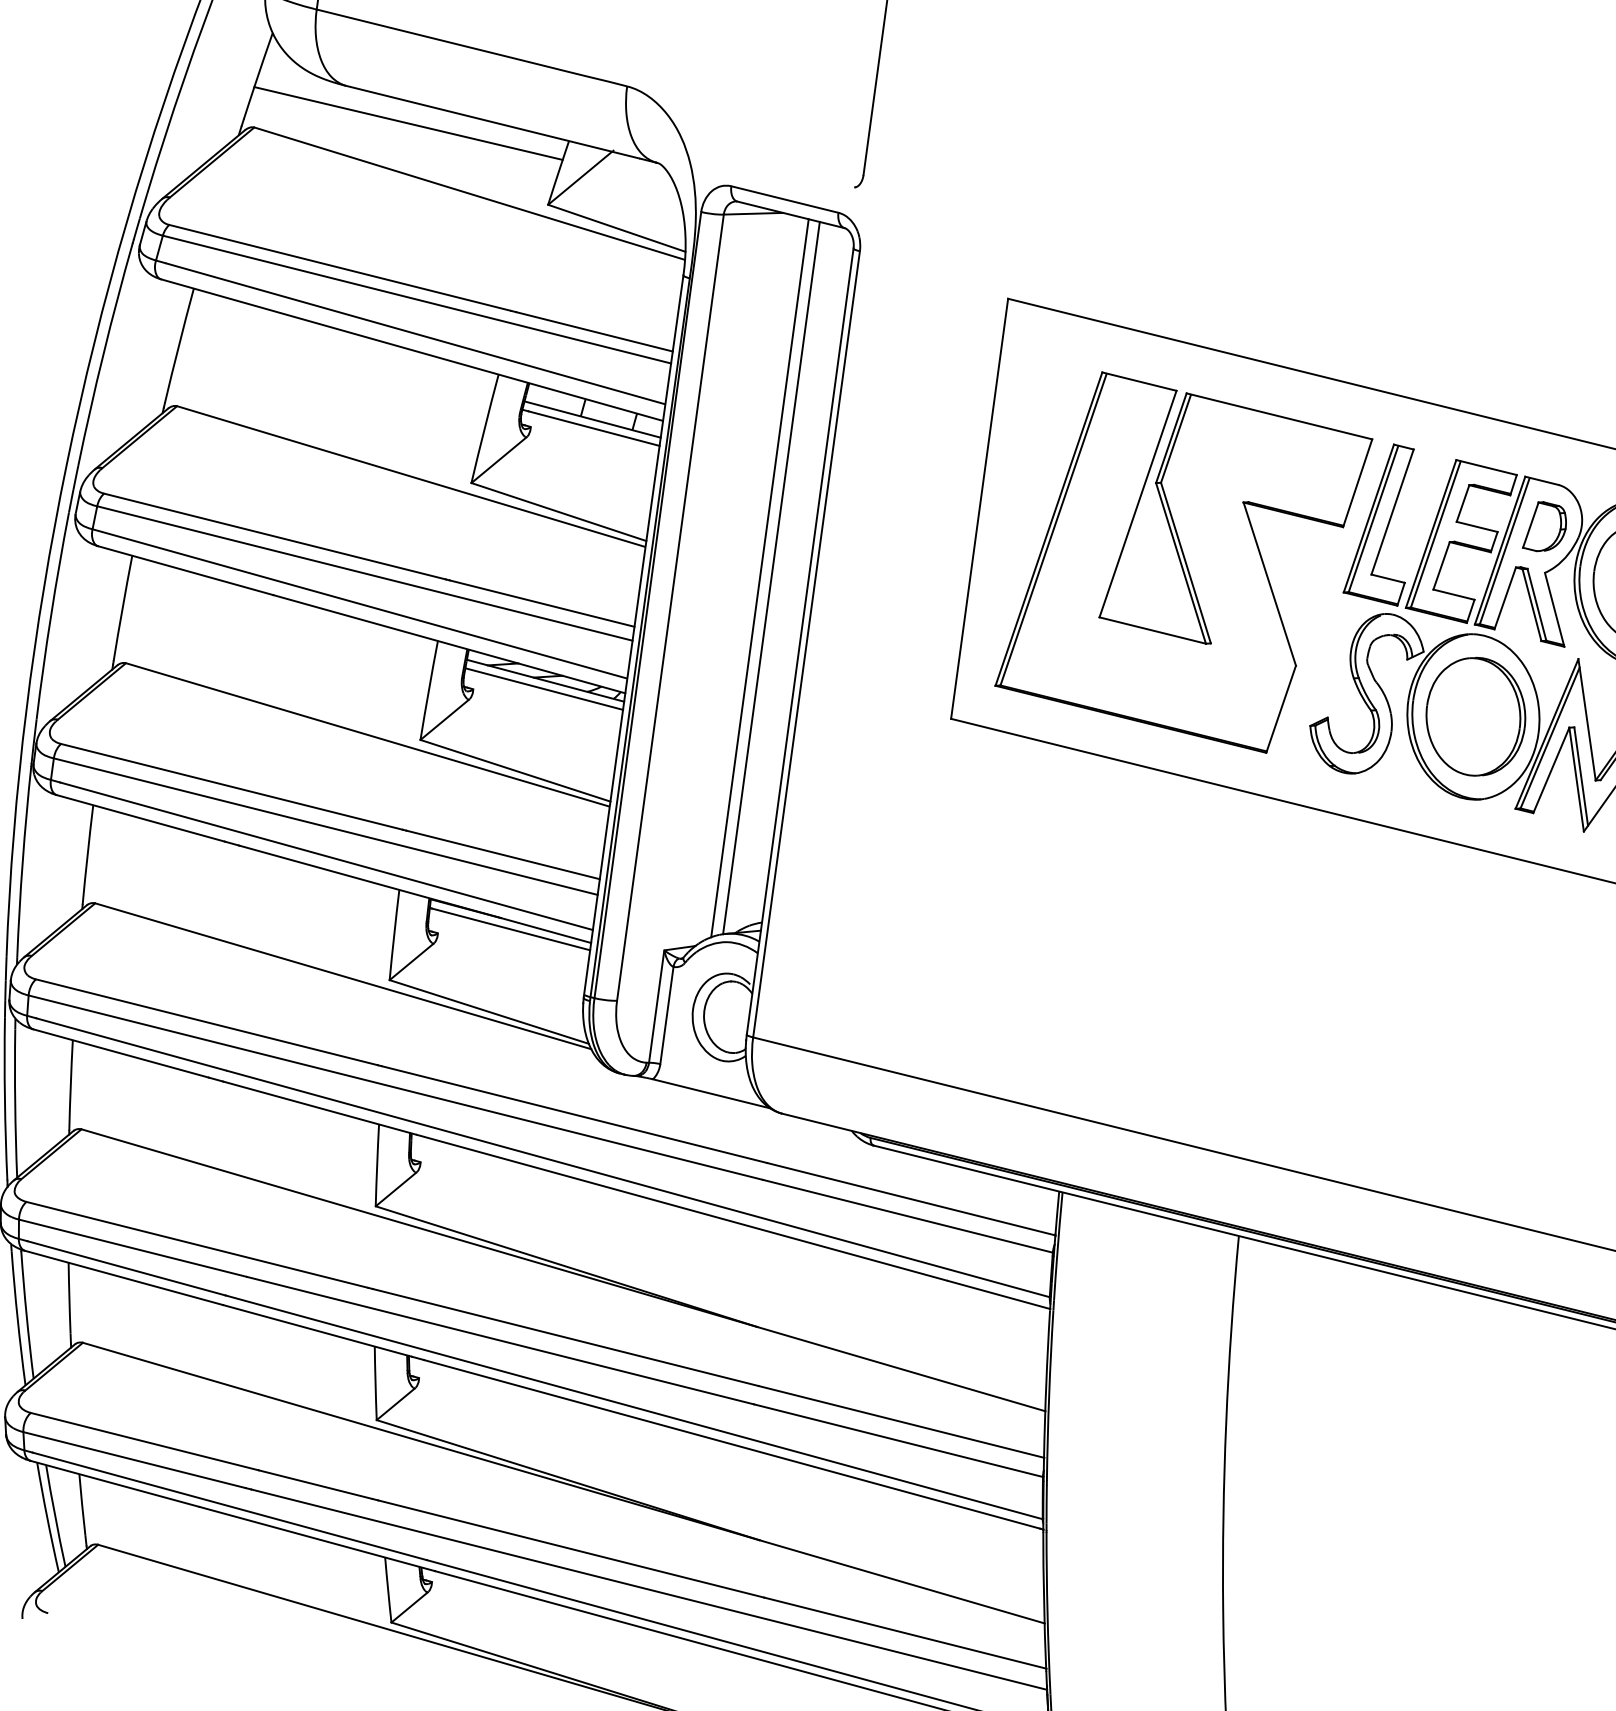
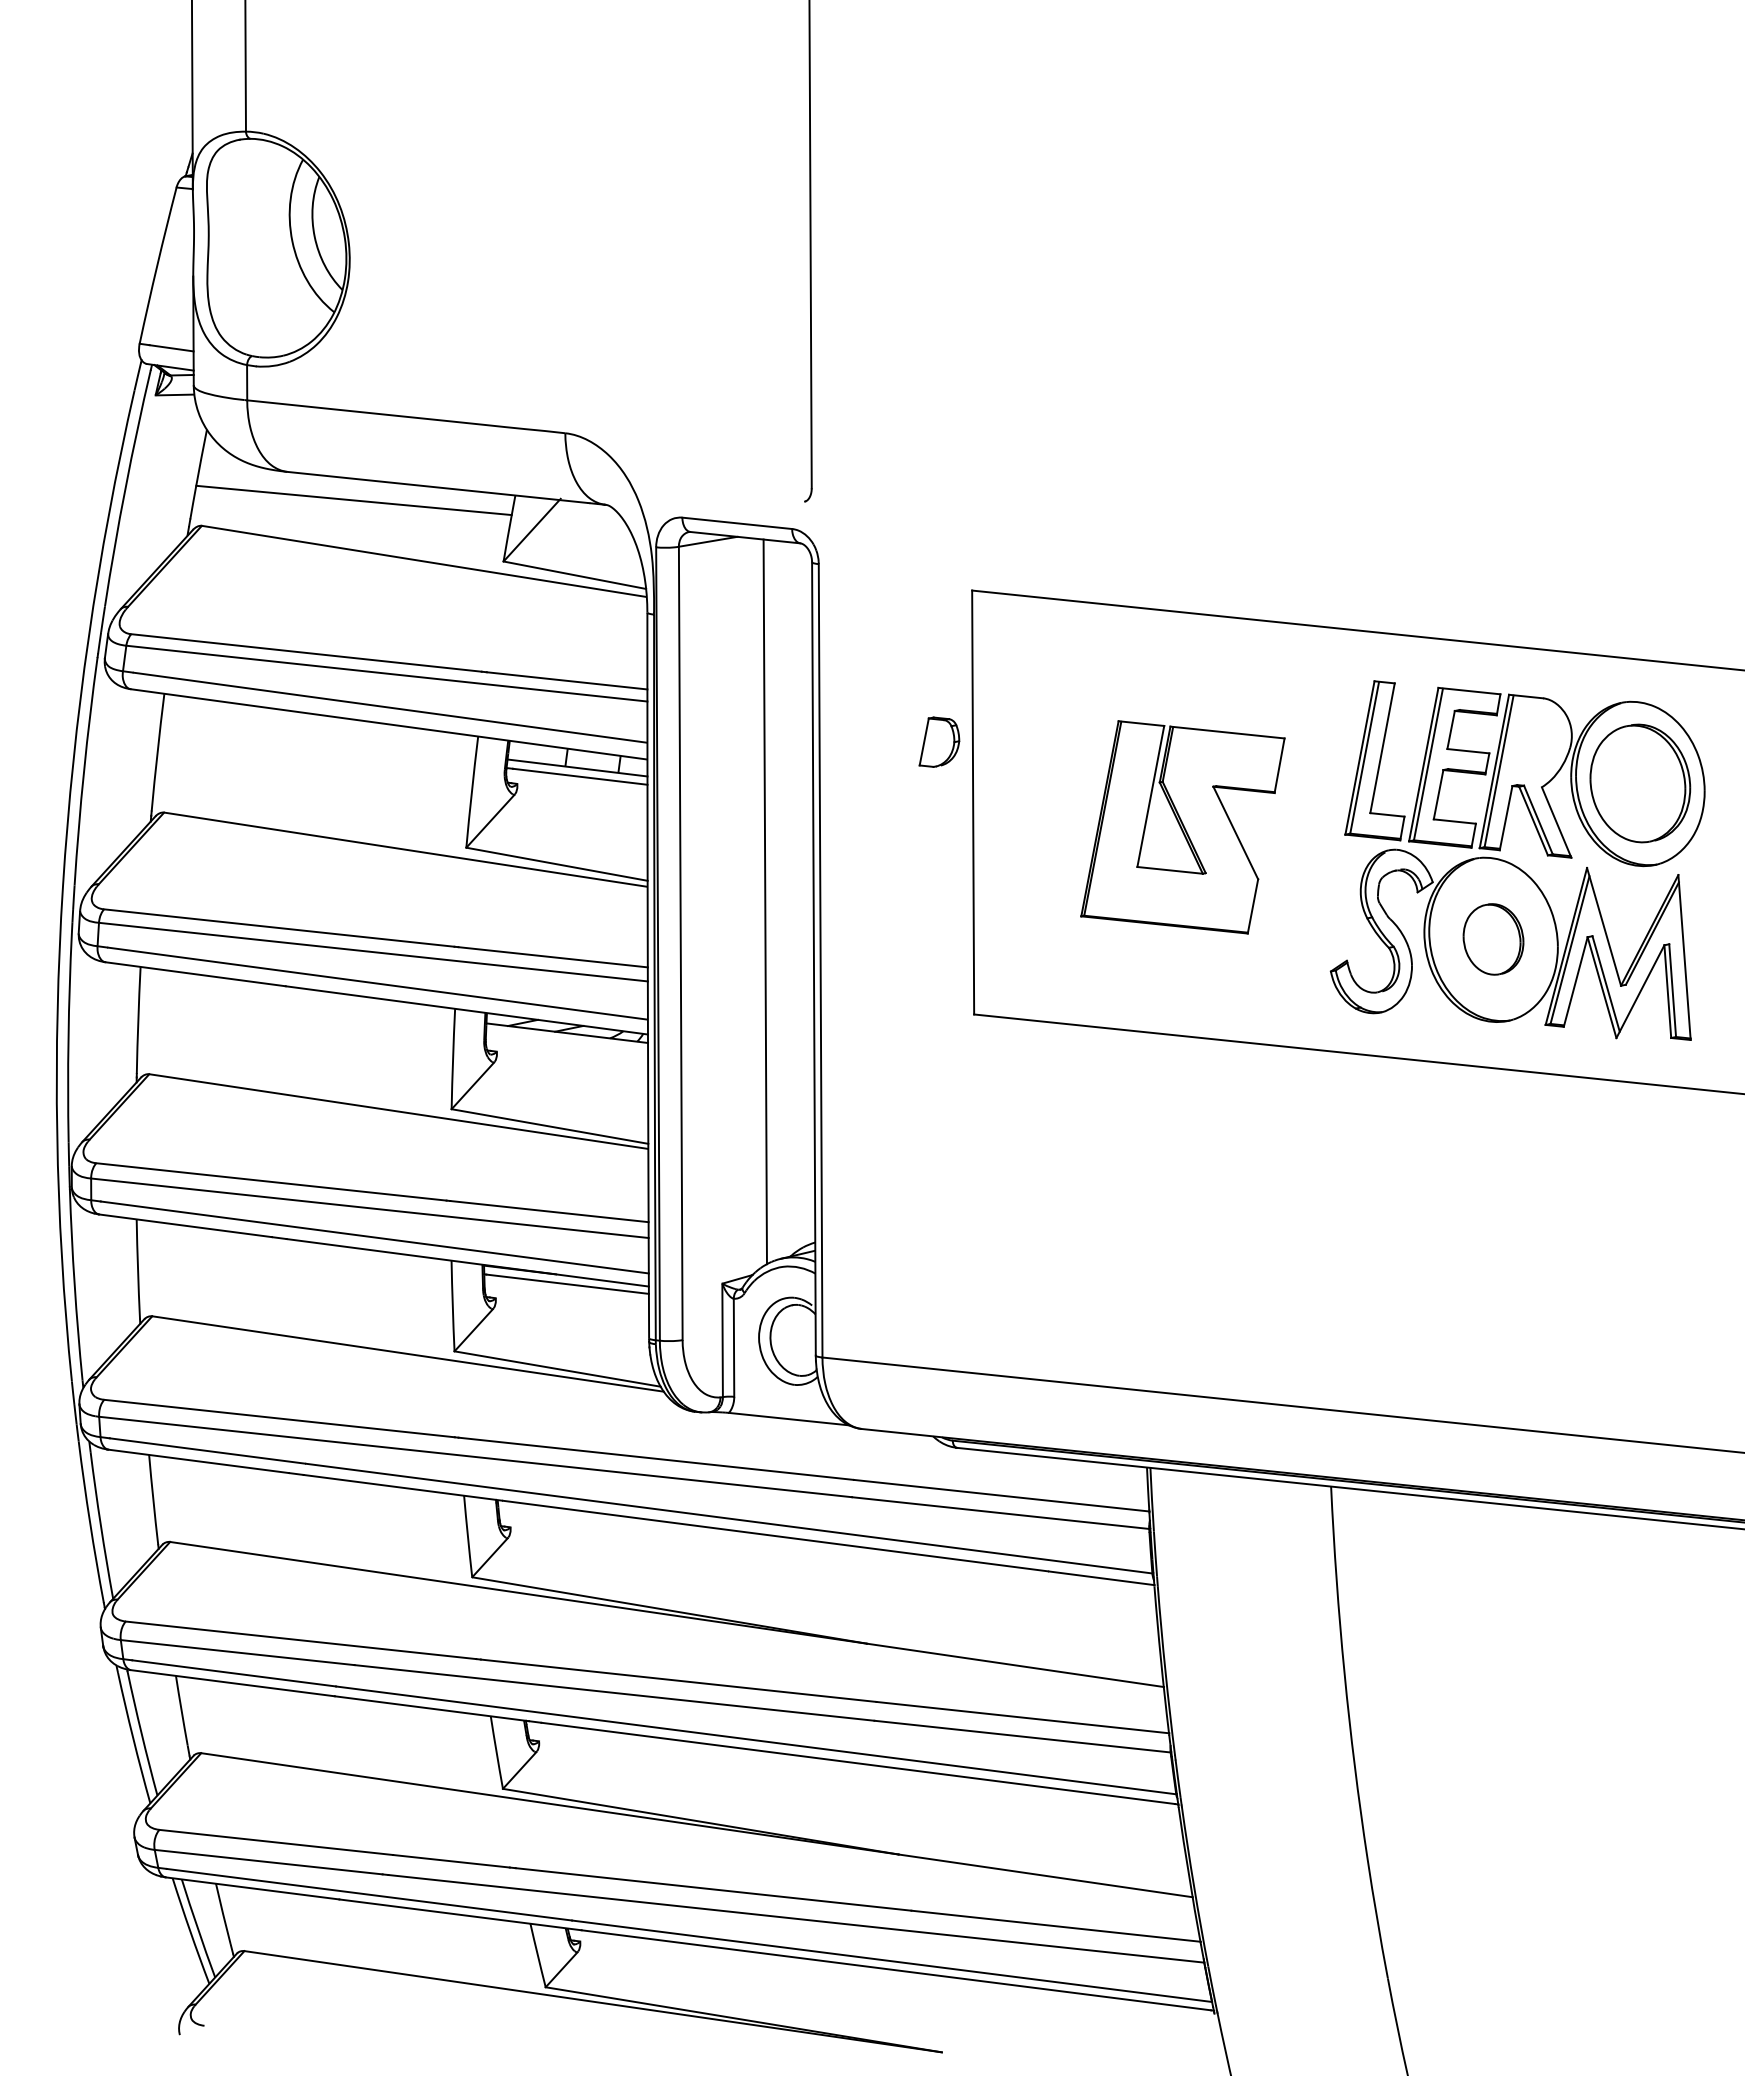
part: (1545, 526) -> (939, 741), moved
part: (1183, 562) -> (1182, 827), size x0.6
line: (771, 577) -> (776, 899), removed
line: (544, 689) -> (567, 1041), removed
part: (1475, 716) -> (1493, 939), size x0.6

